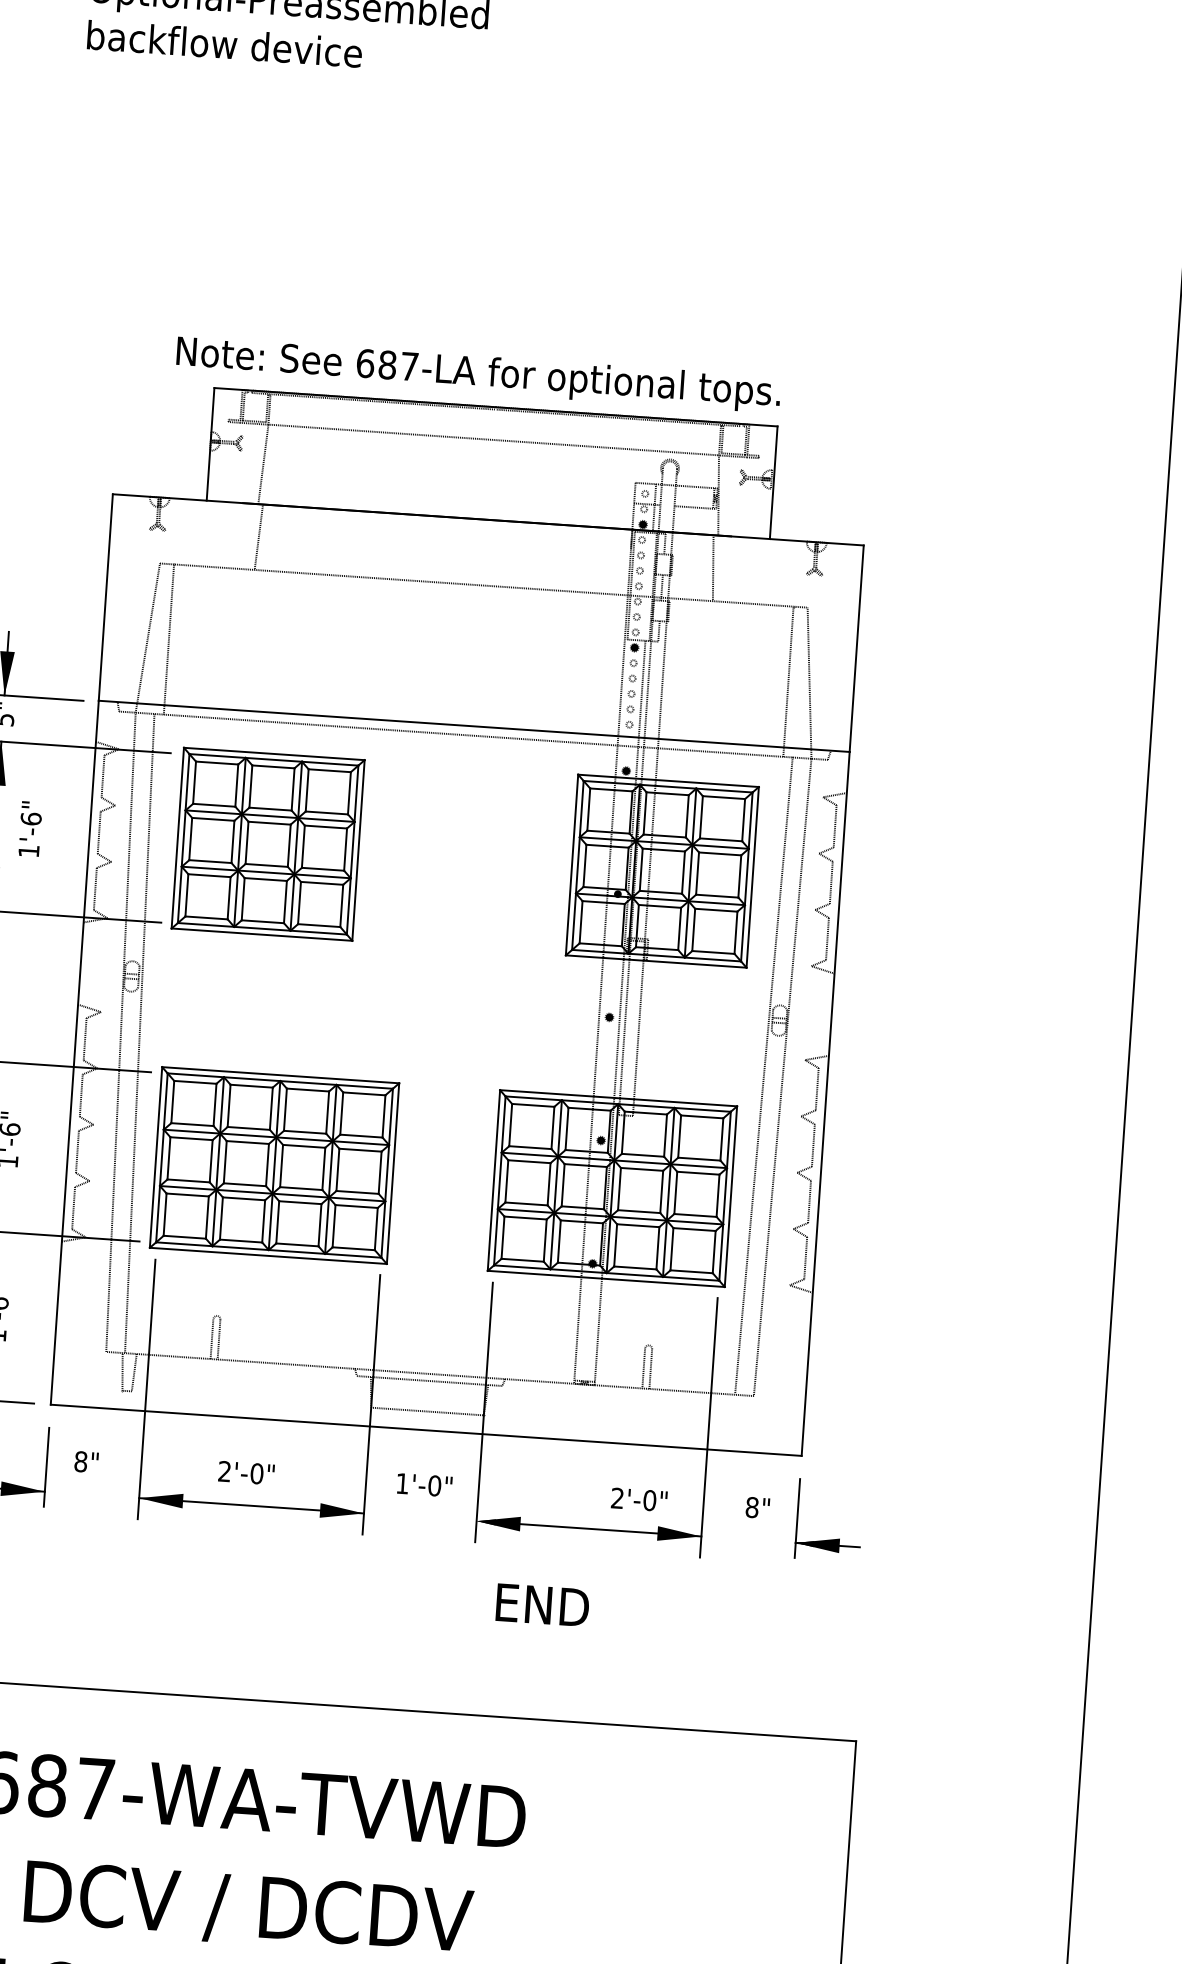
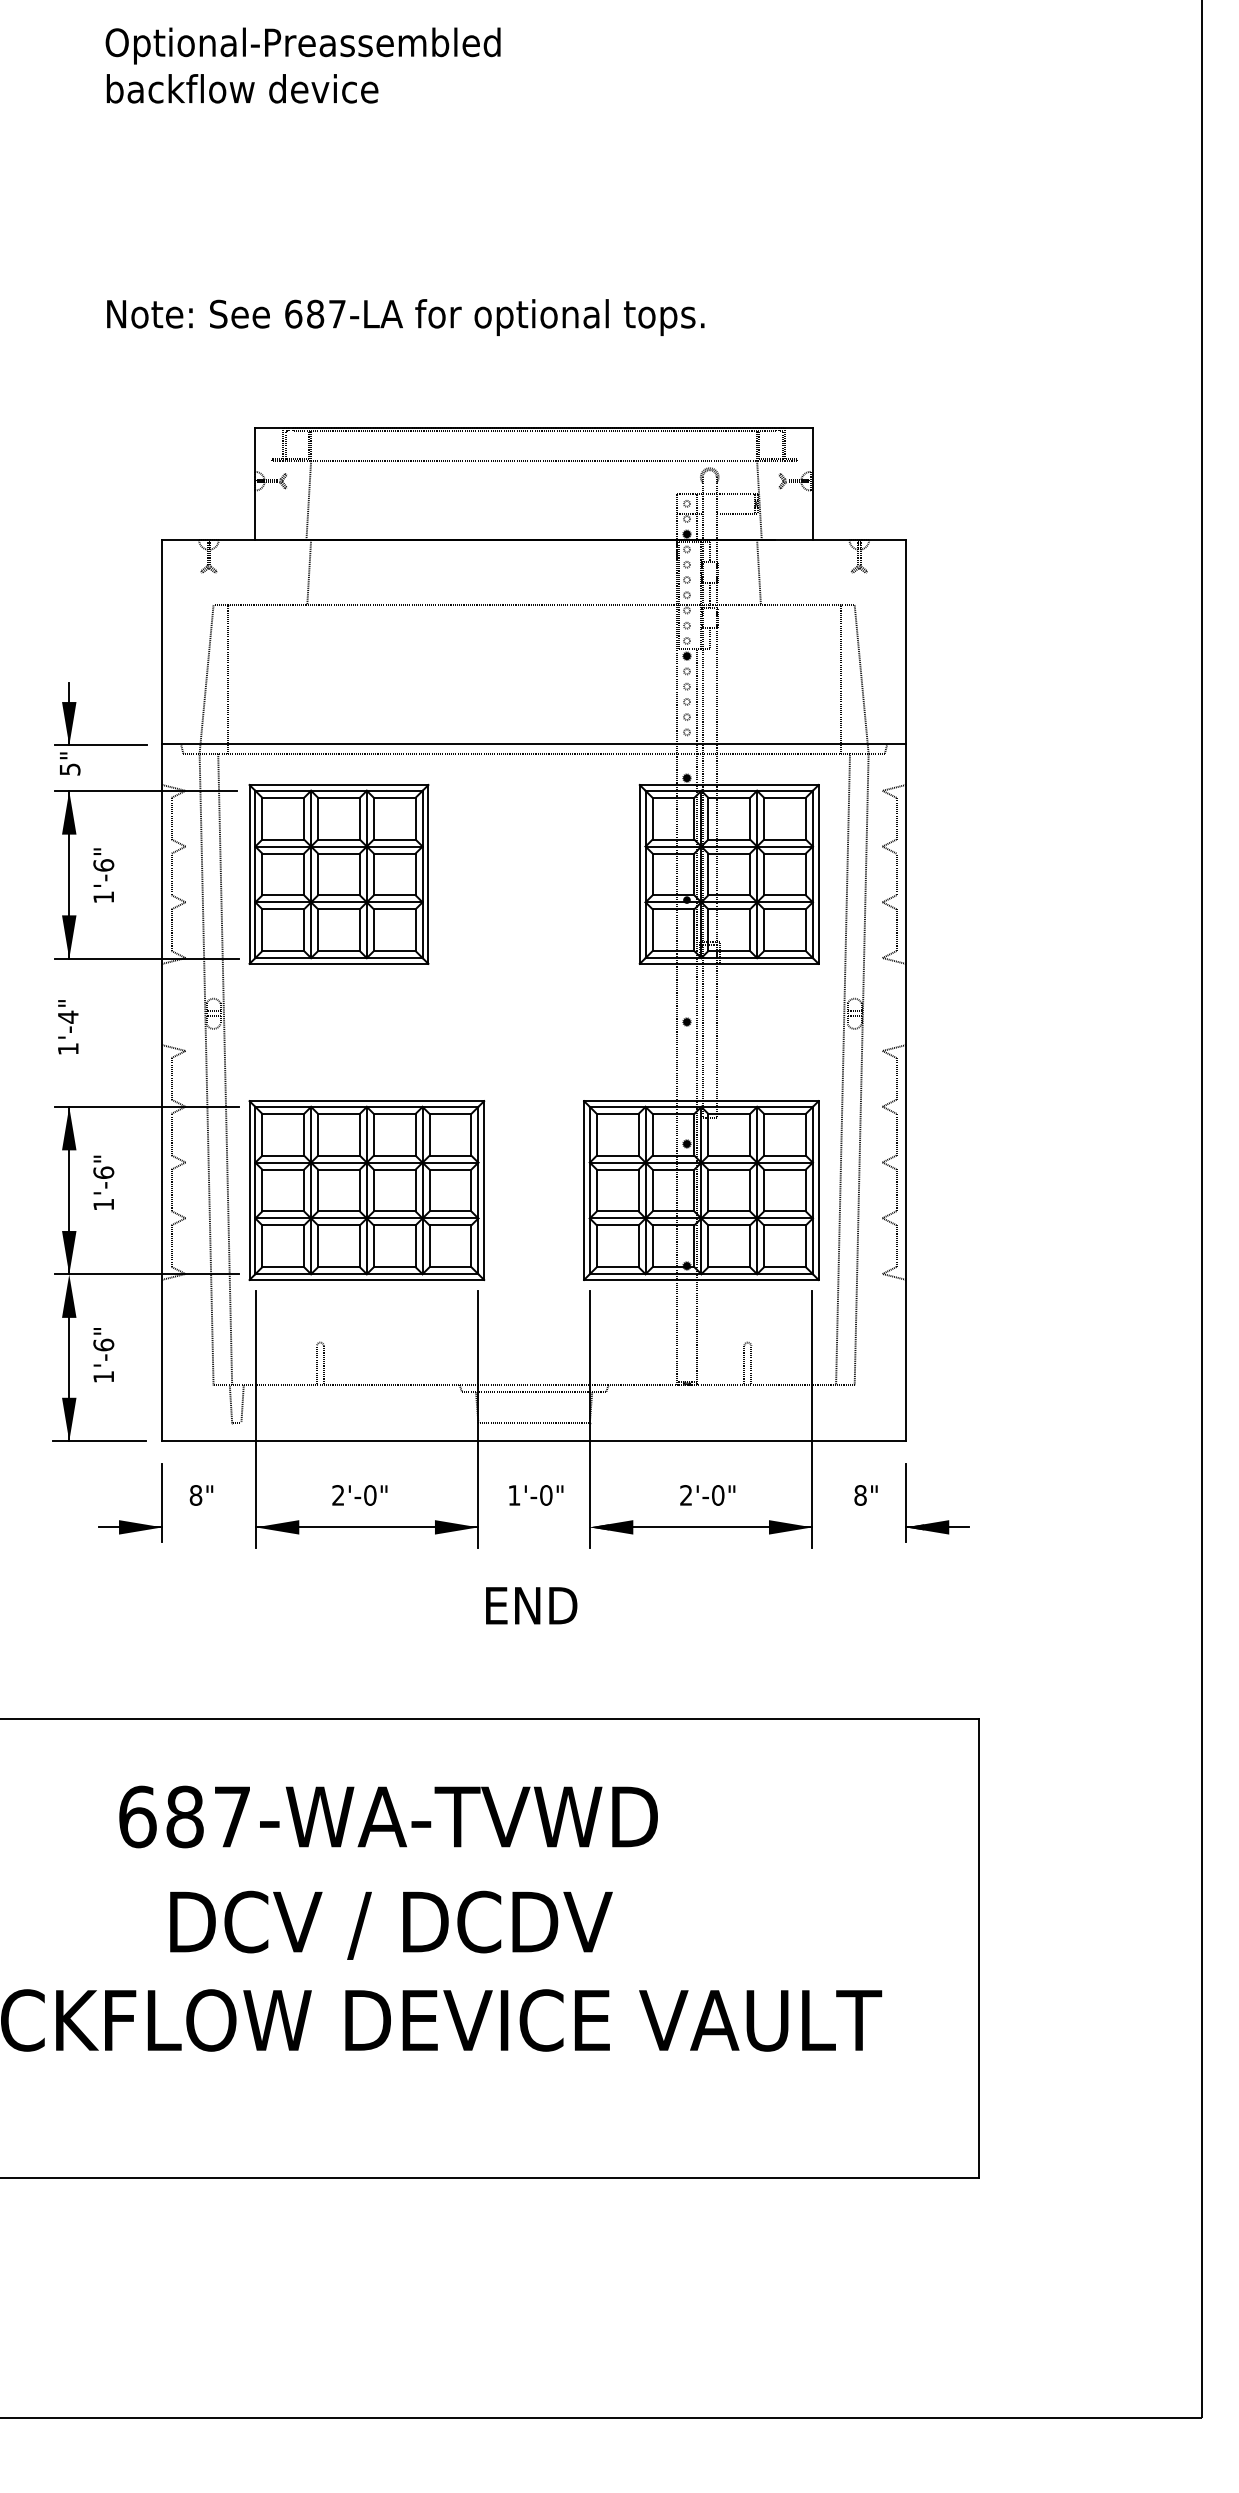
text: (478, 374) -> (405, 317), moved
text: (639, 1499) -> (707, 1495), moved
text: (542, 1604) -> (531, 1605), moved

